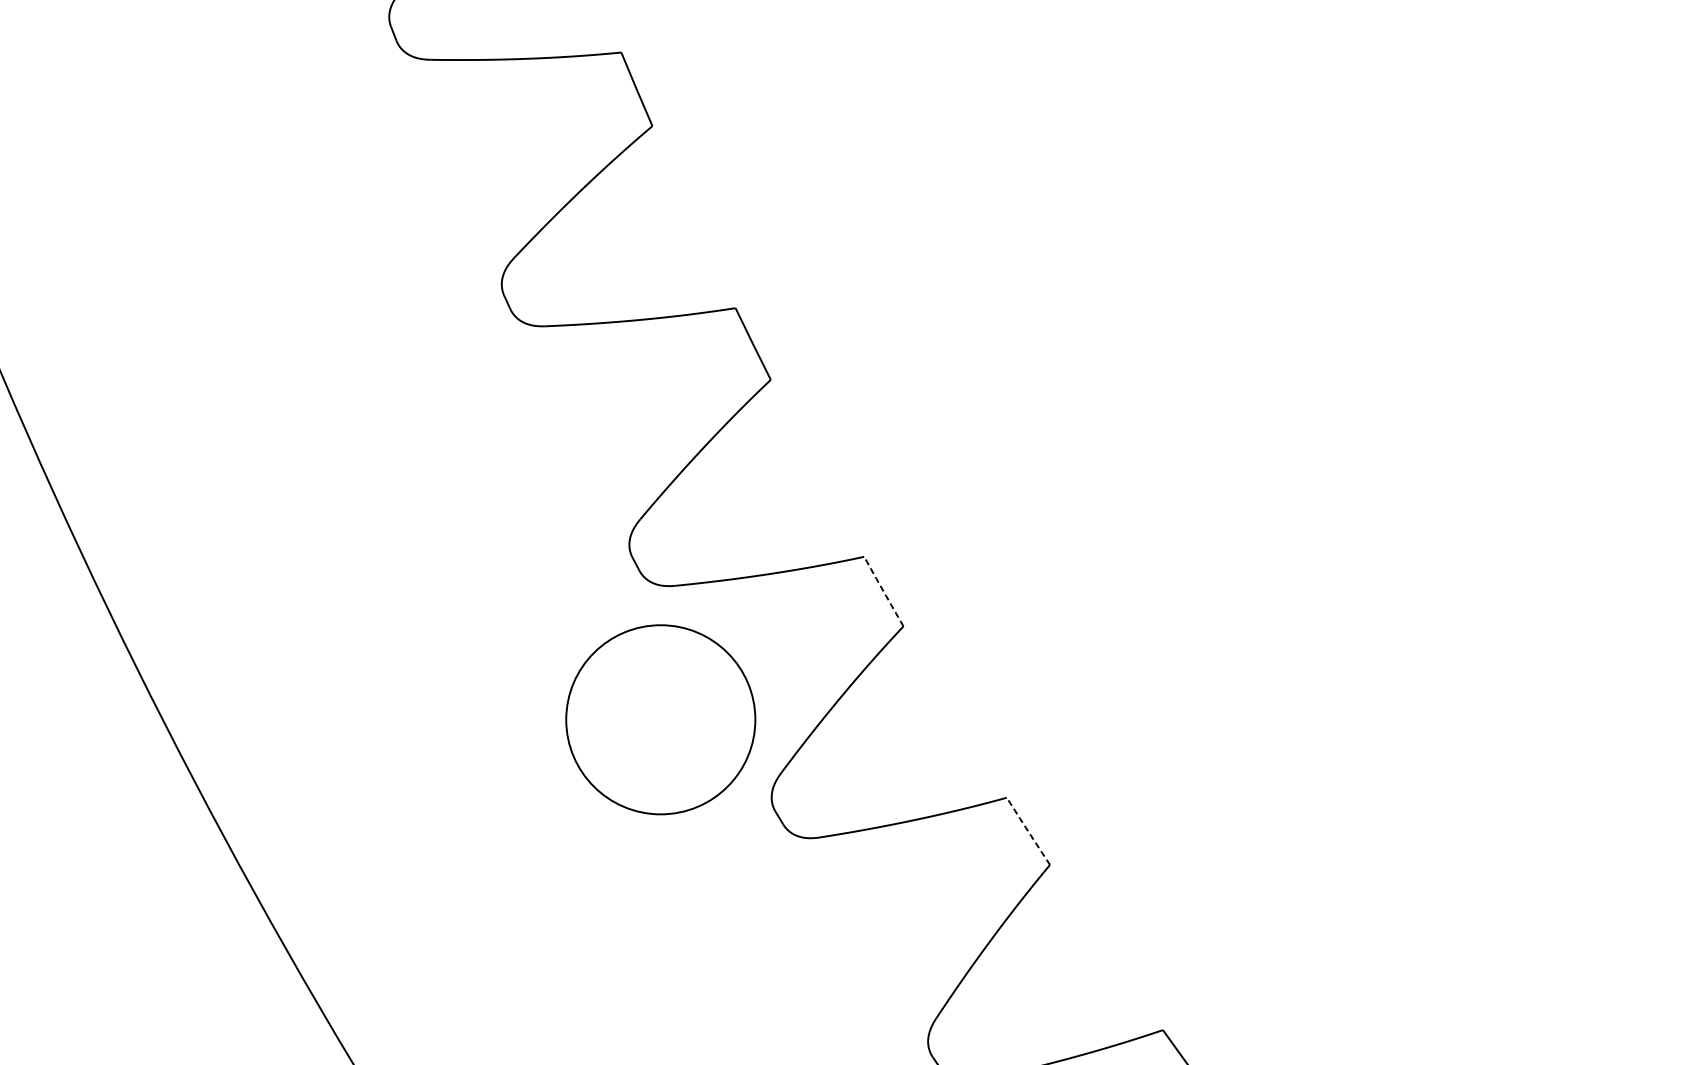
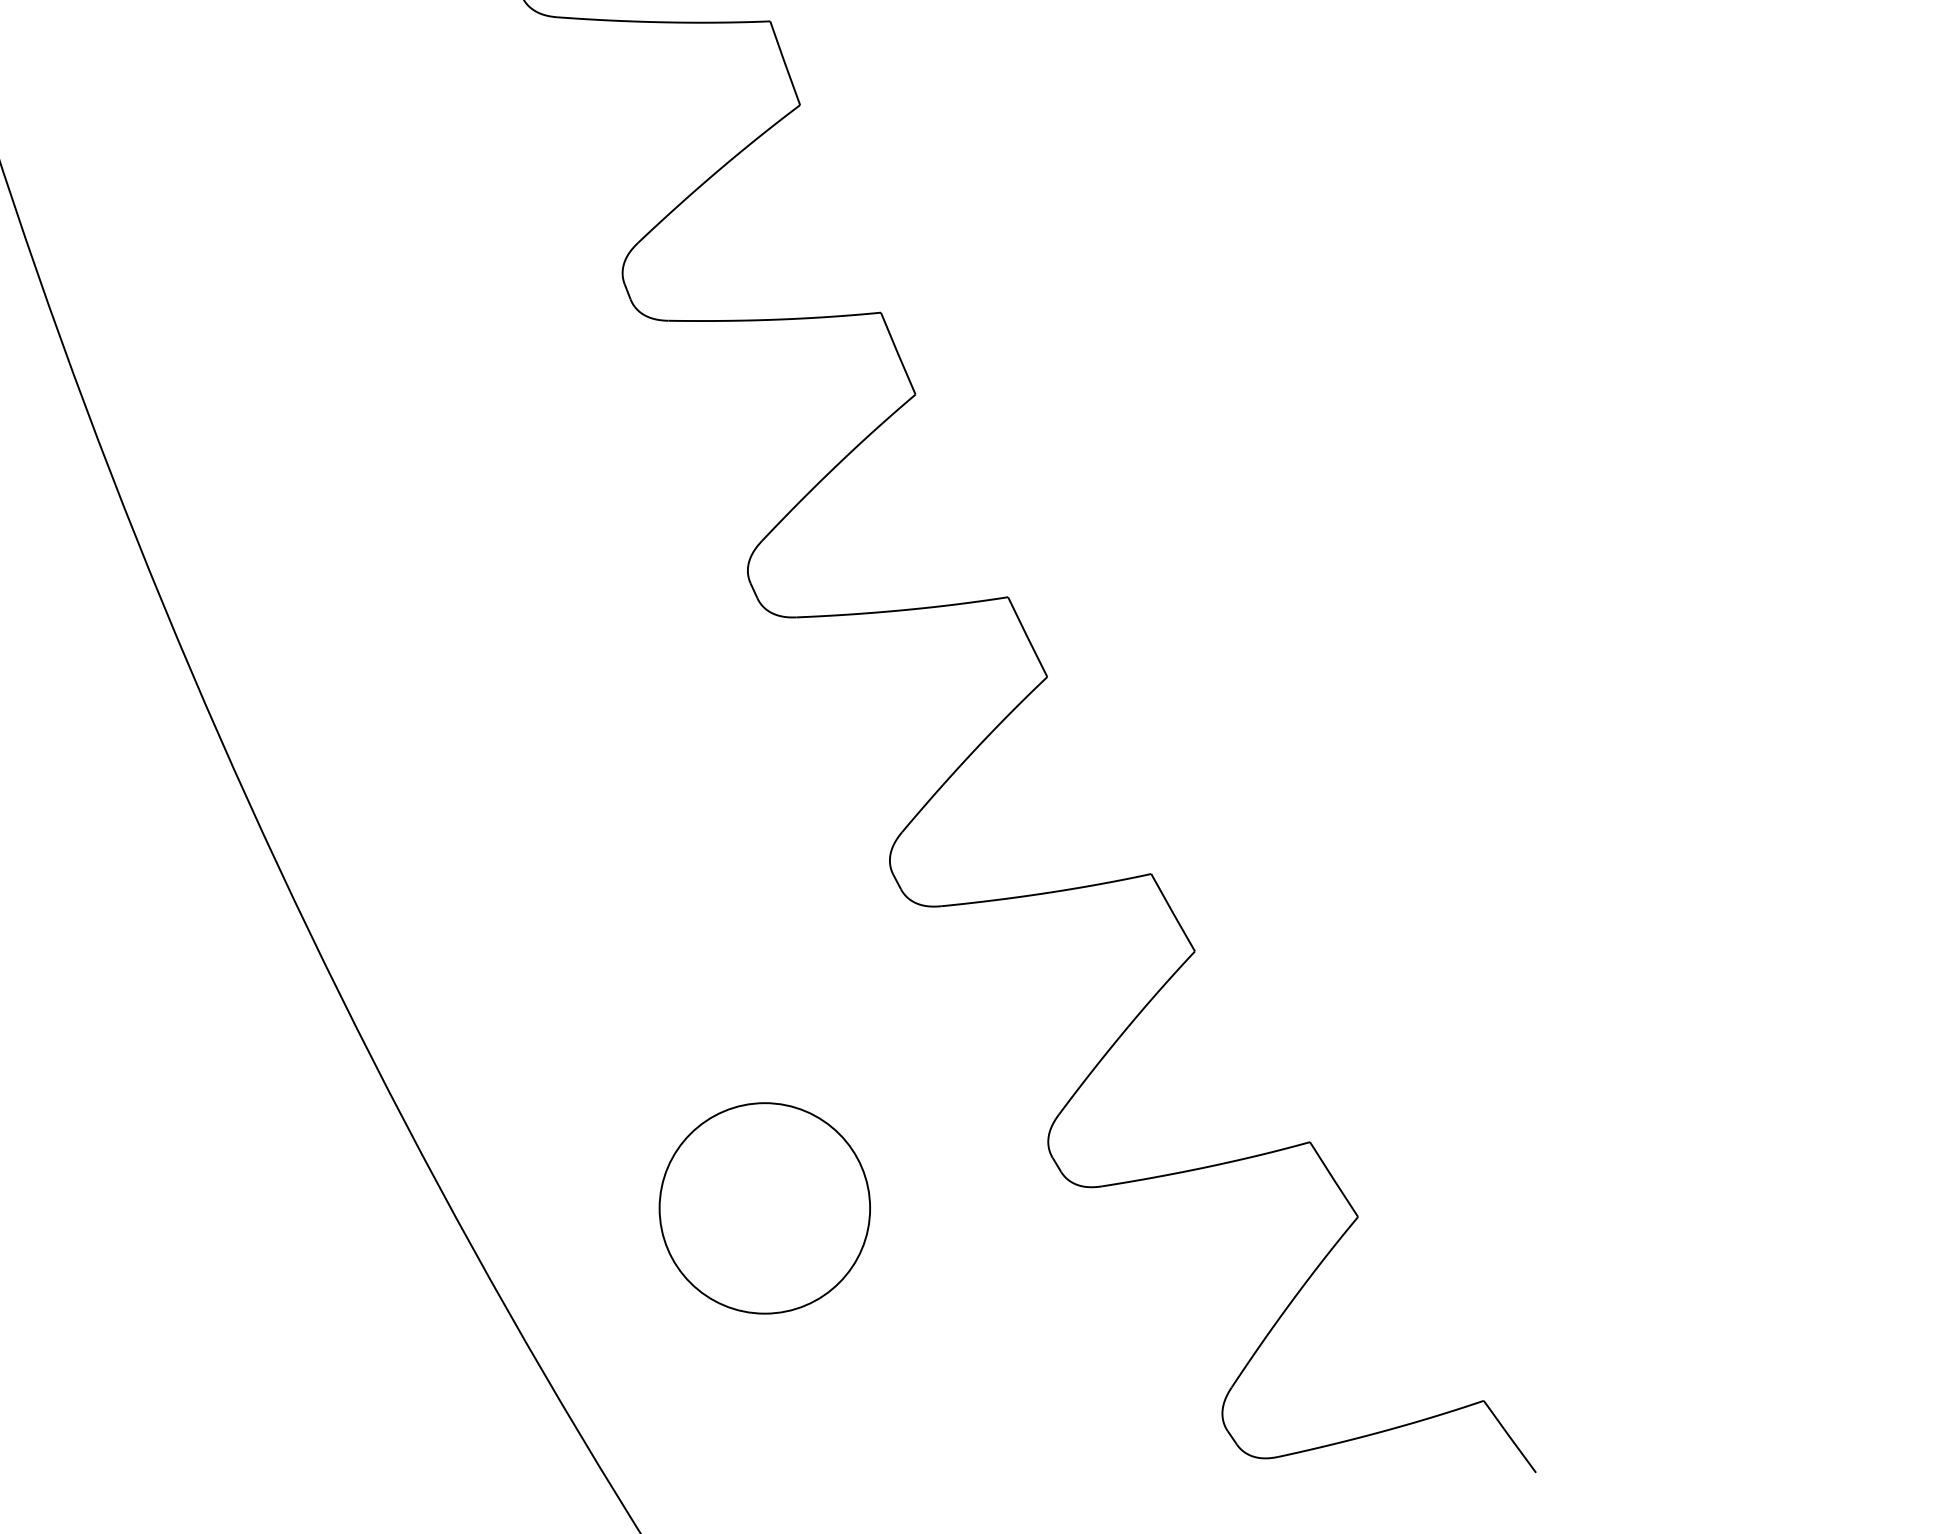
arc: (883, 591) -> (1172, 912), dashed -> solid
circle: (660, 719) -> (764, 1208), moved
arc: (1027, 831) -> (1333, 1179), dashed -> solid

